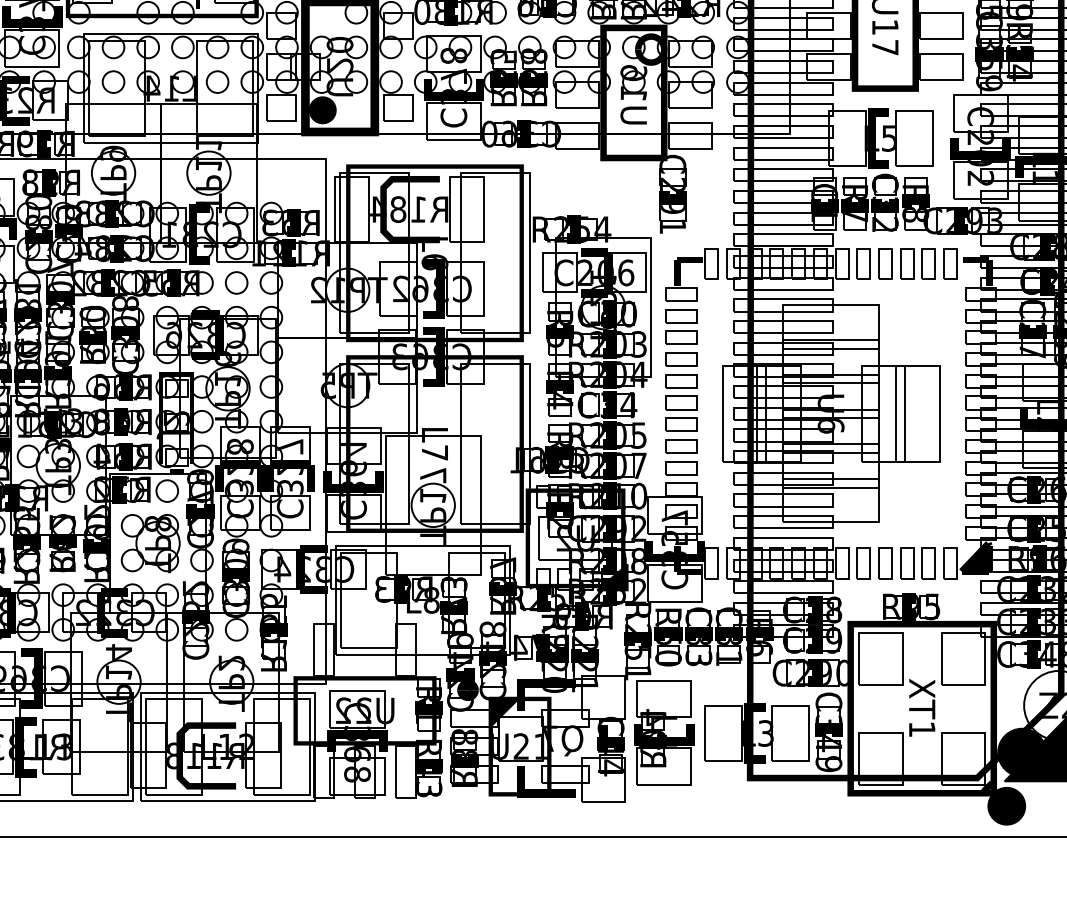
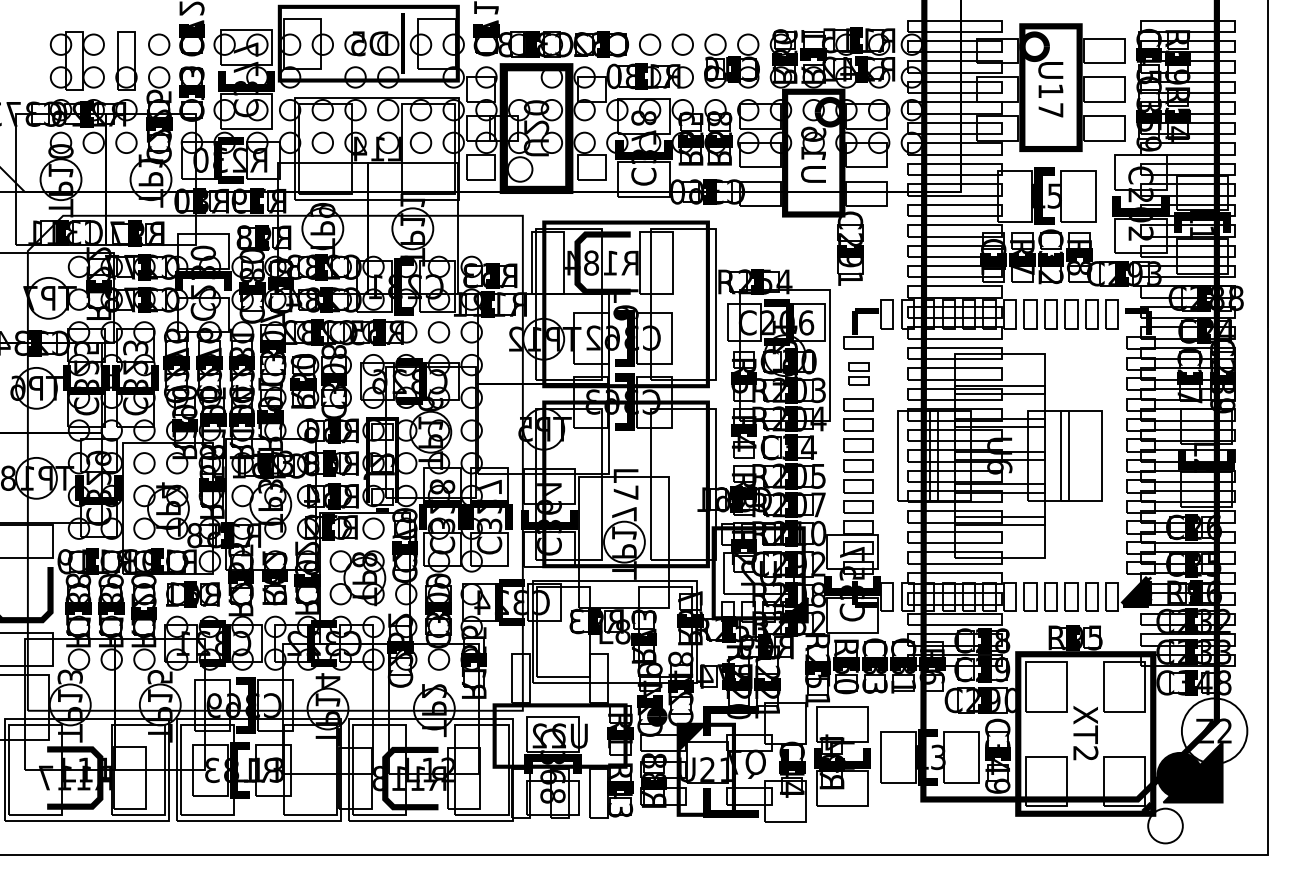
fill: (322, 110) -> (519, 169), removed
part: (681, 326) -> (858, 373), size x0.7
text: (921, 729) -> (1085, 753), XT1 -> XT2
fill: (1006, 805) -> (1165, 825), removed

